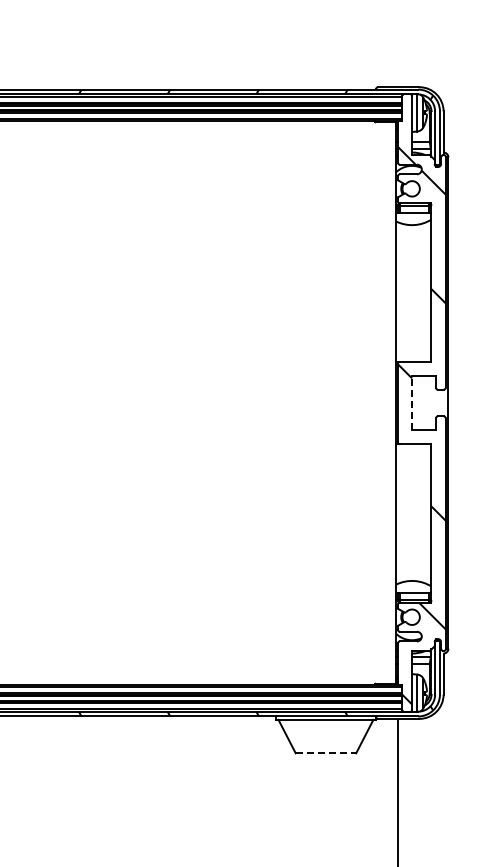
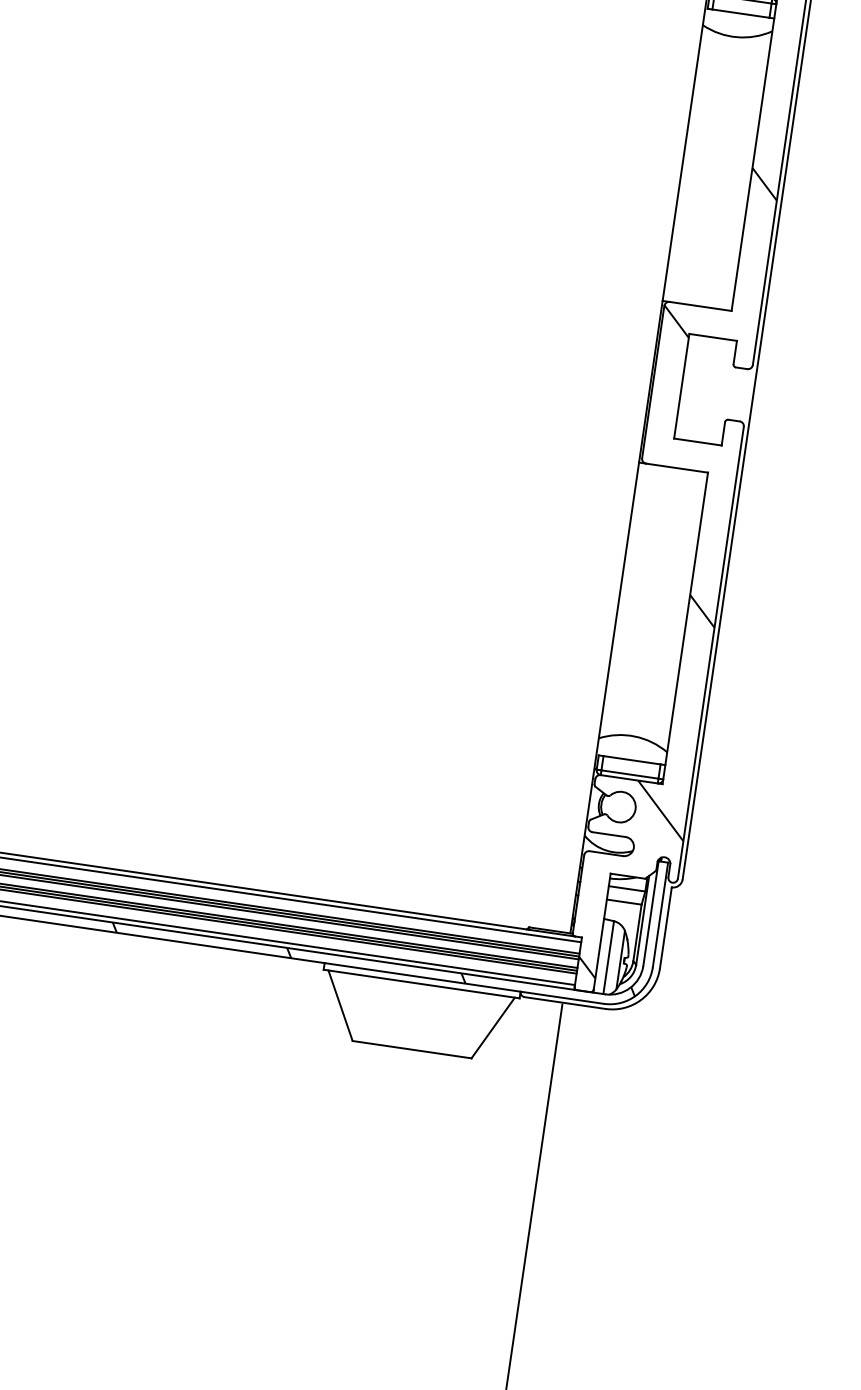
line: (412, 403) -> (682, 387), dashed -> solid
line: (326, 753) -> (413, 1050), dashed -> solid

